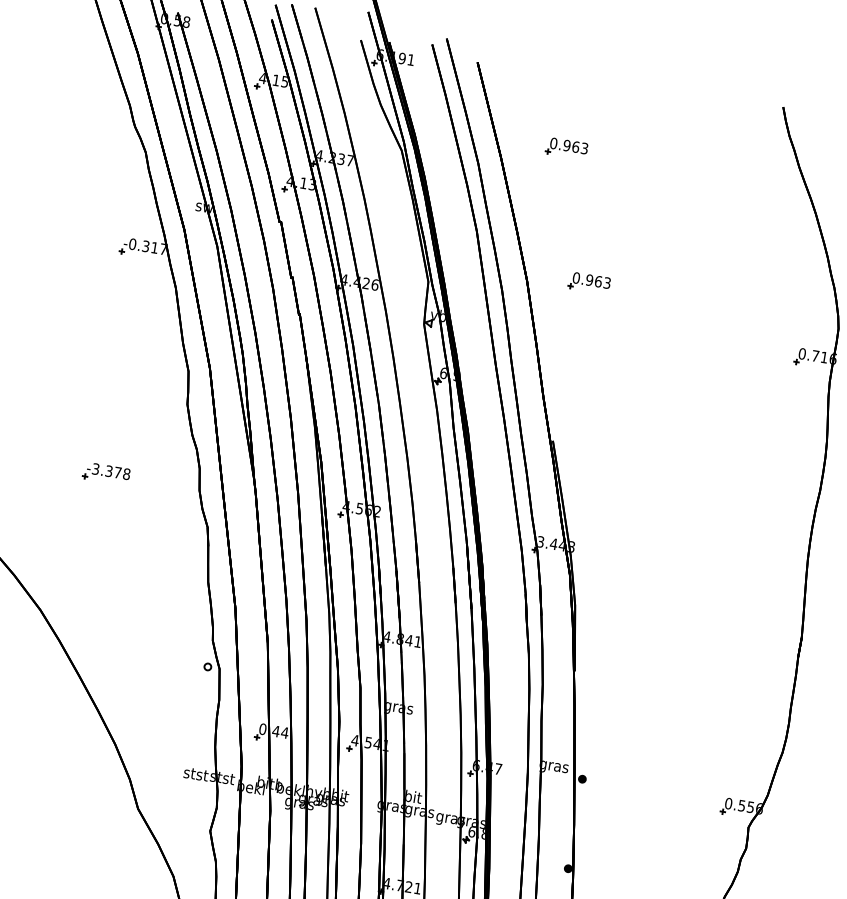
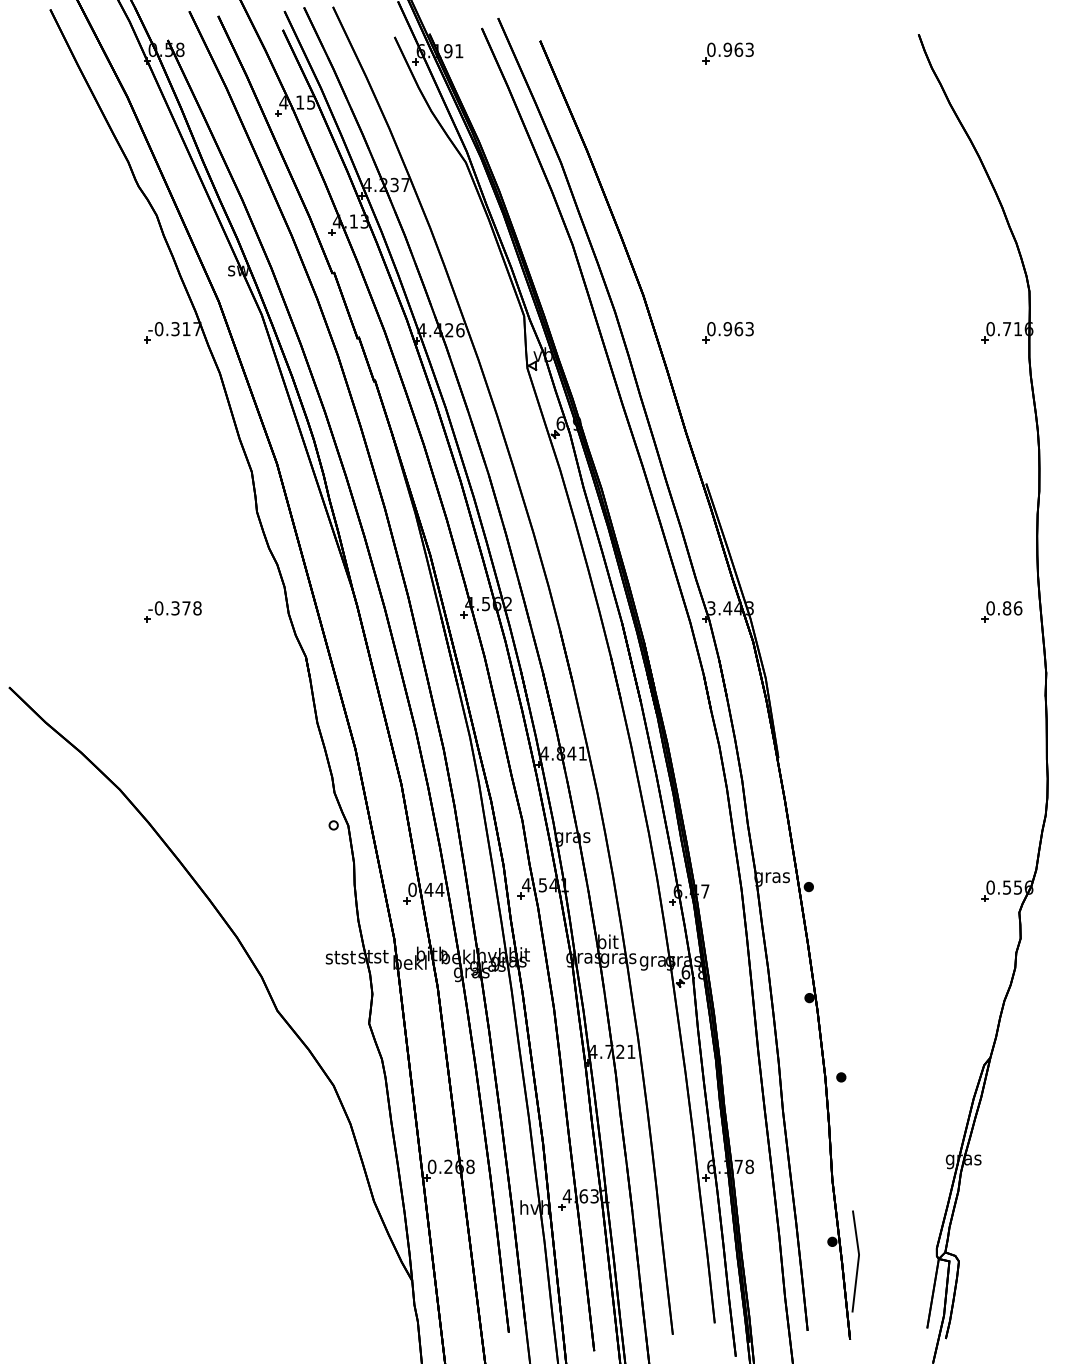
part: (566, 148) -> (727, 53), moved
part: (588, 282) -> (727, 332), moved
text: (95, 469) -> (158, 608), -3.378 -> -0.378
part: (773, 582) -> (1001, 611), added

